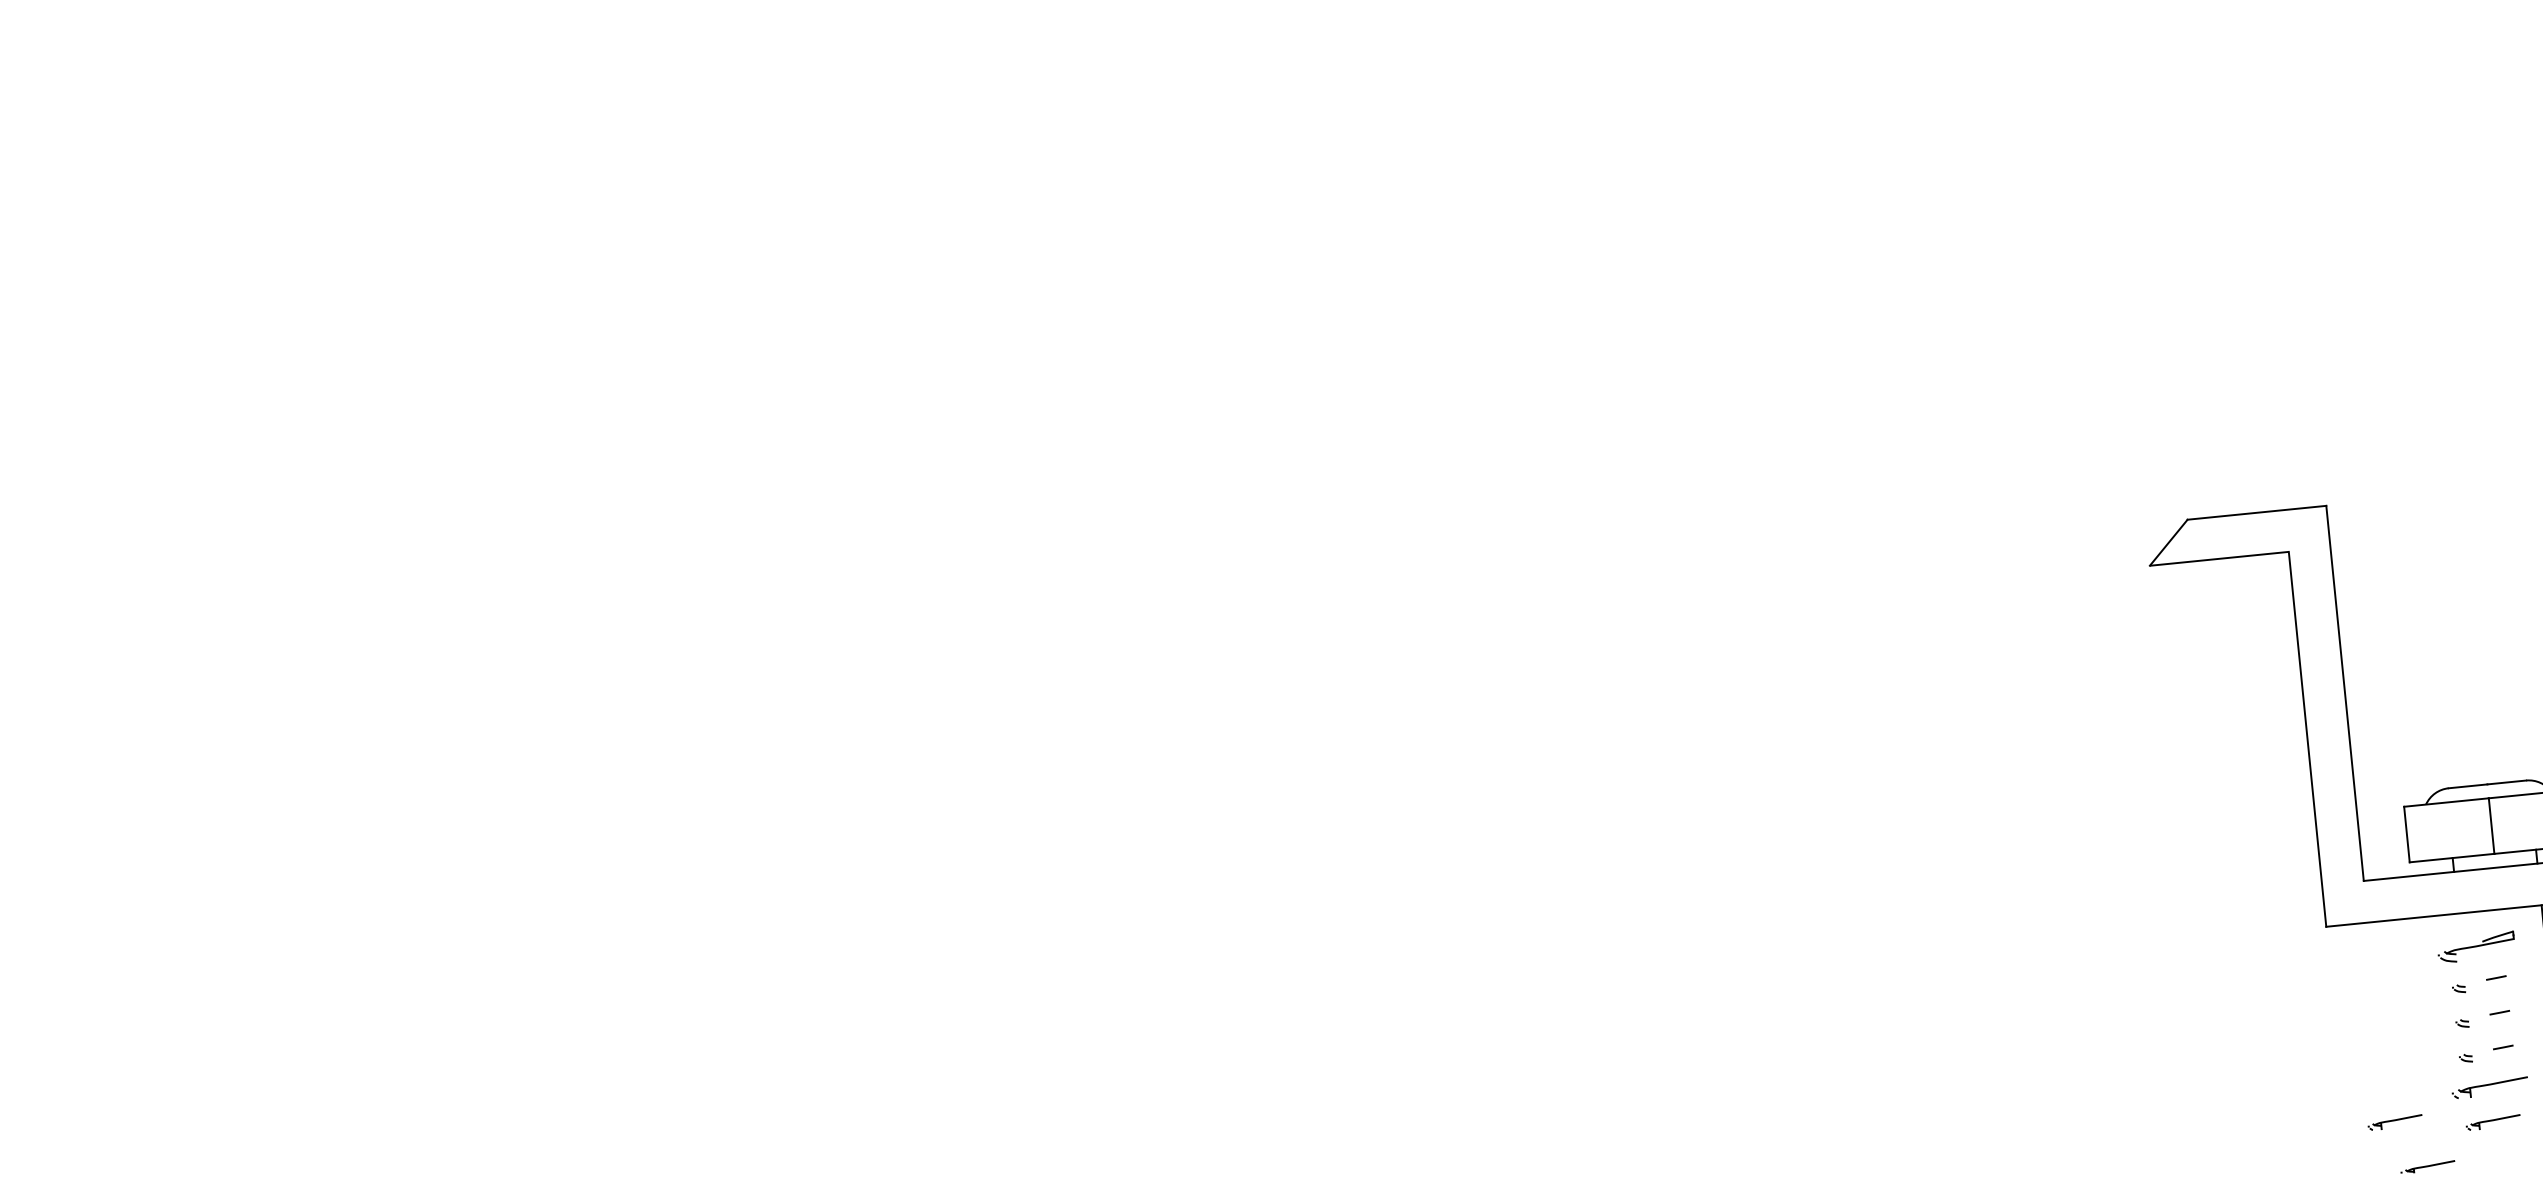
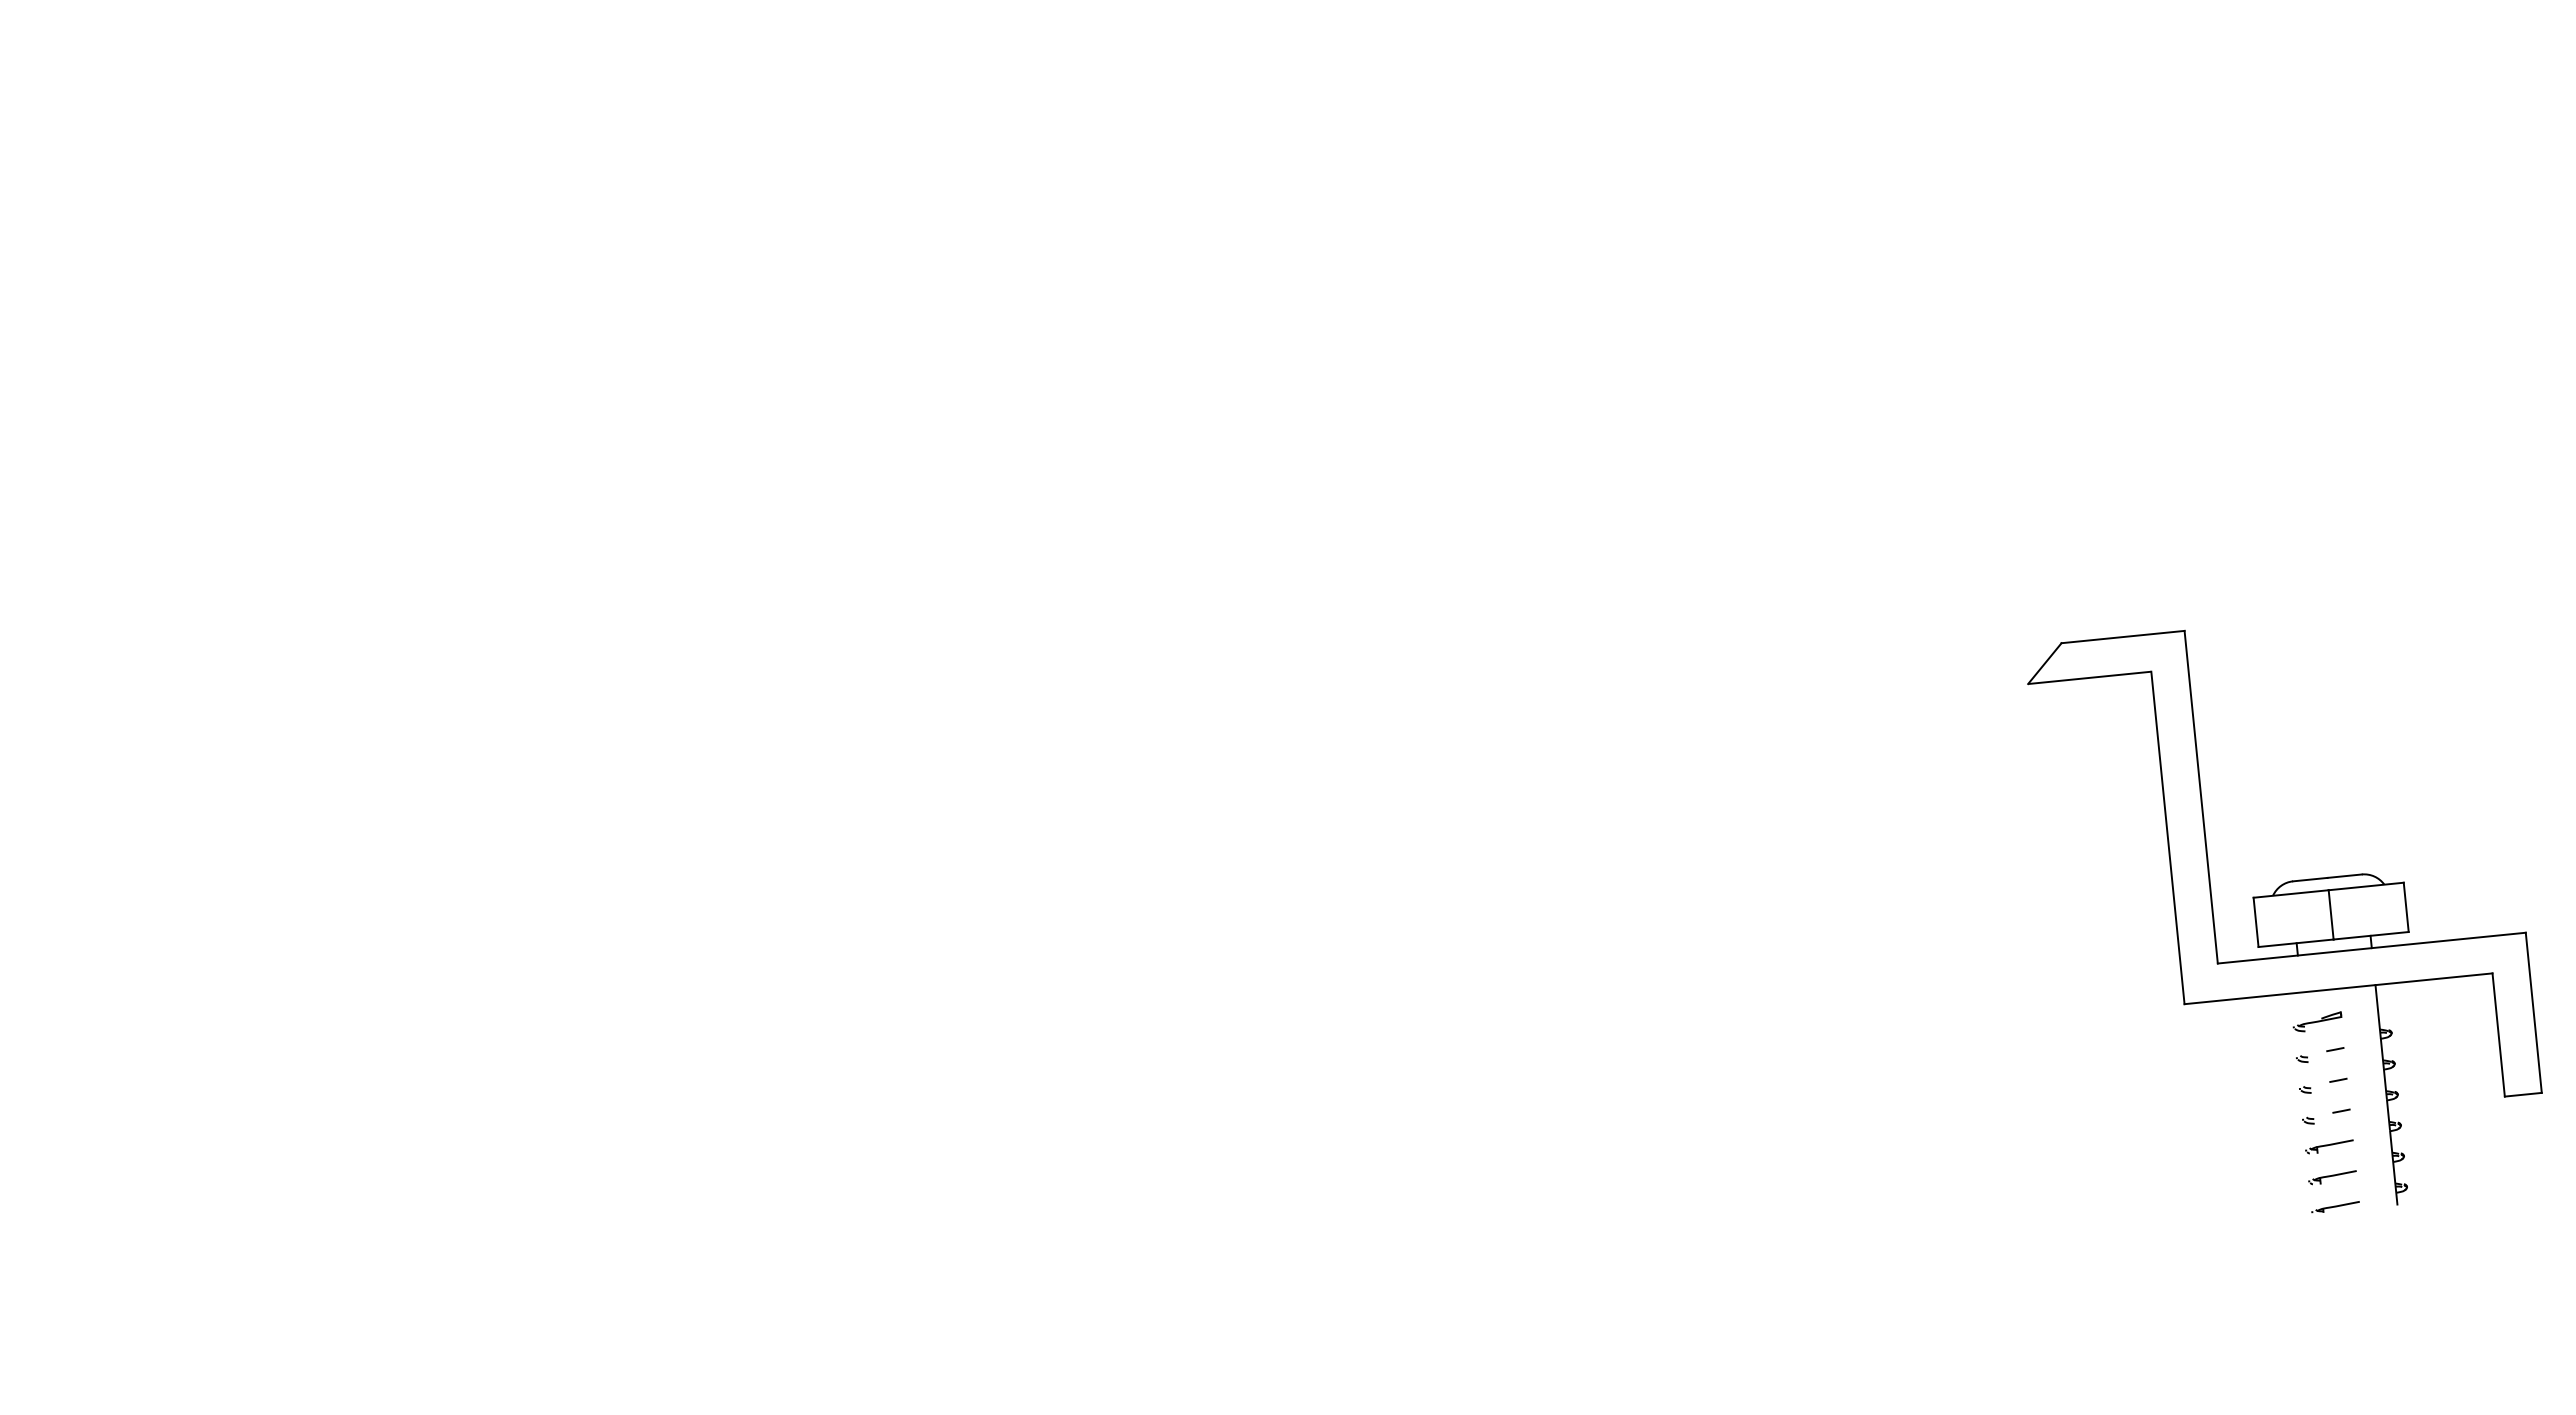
part: (2476, 946) -> (2317, 1021), size x0.71
part: (2489, 1087) -> (2329, 1146), size x0.71
part: (2395, 1122) -> (2245, 1177), removed
part: (2427, 1167) -> (2335, 1207), moved

